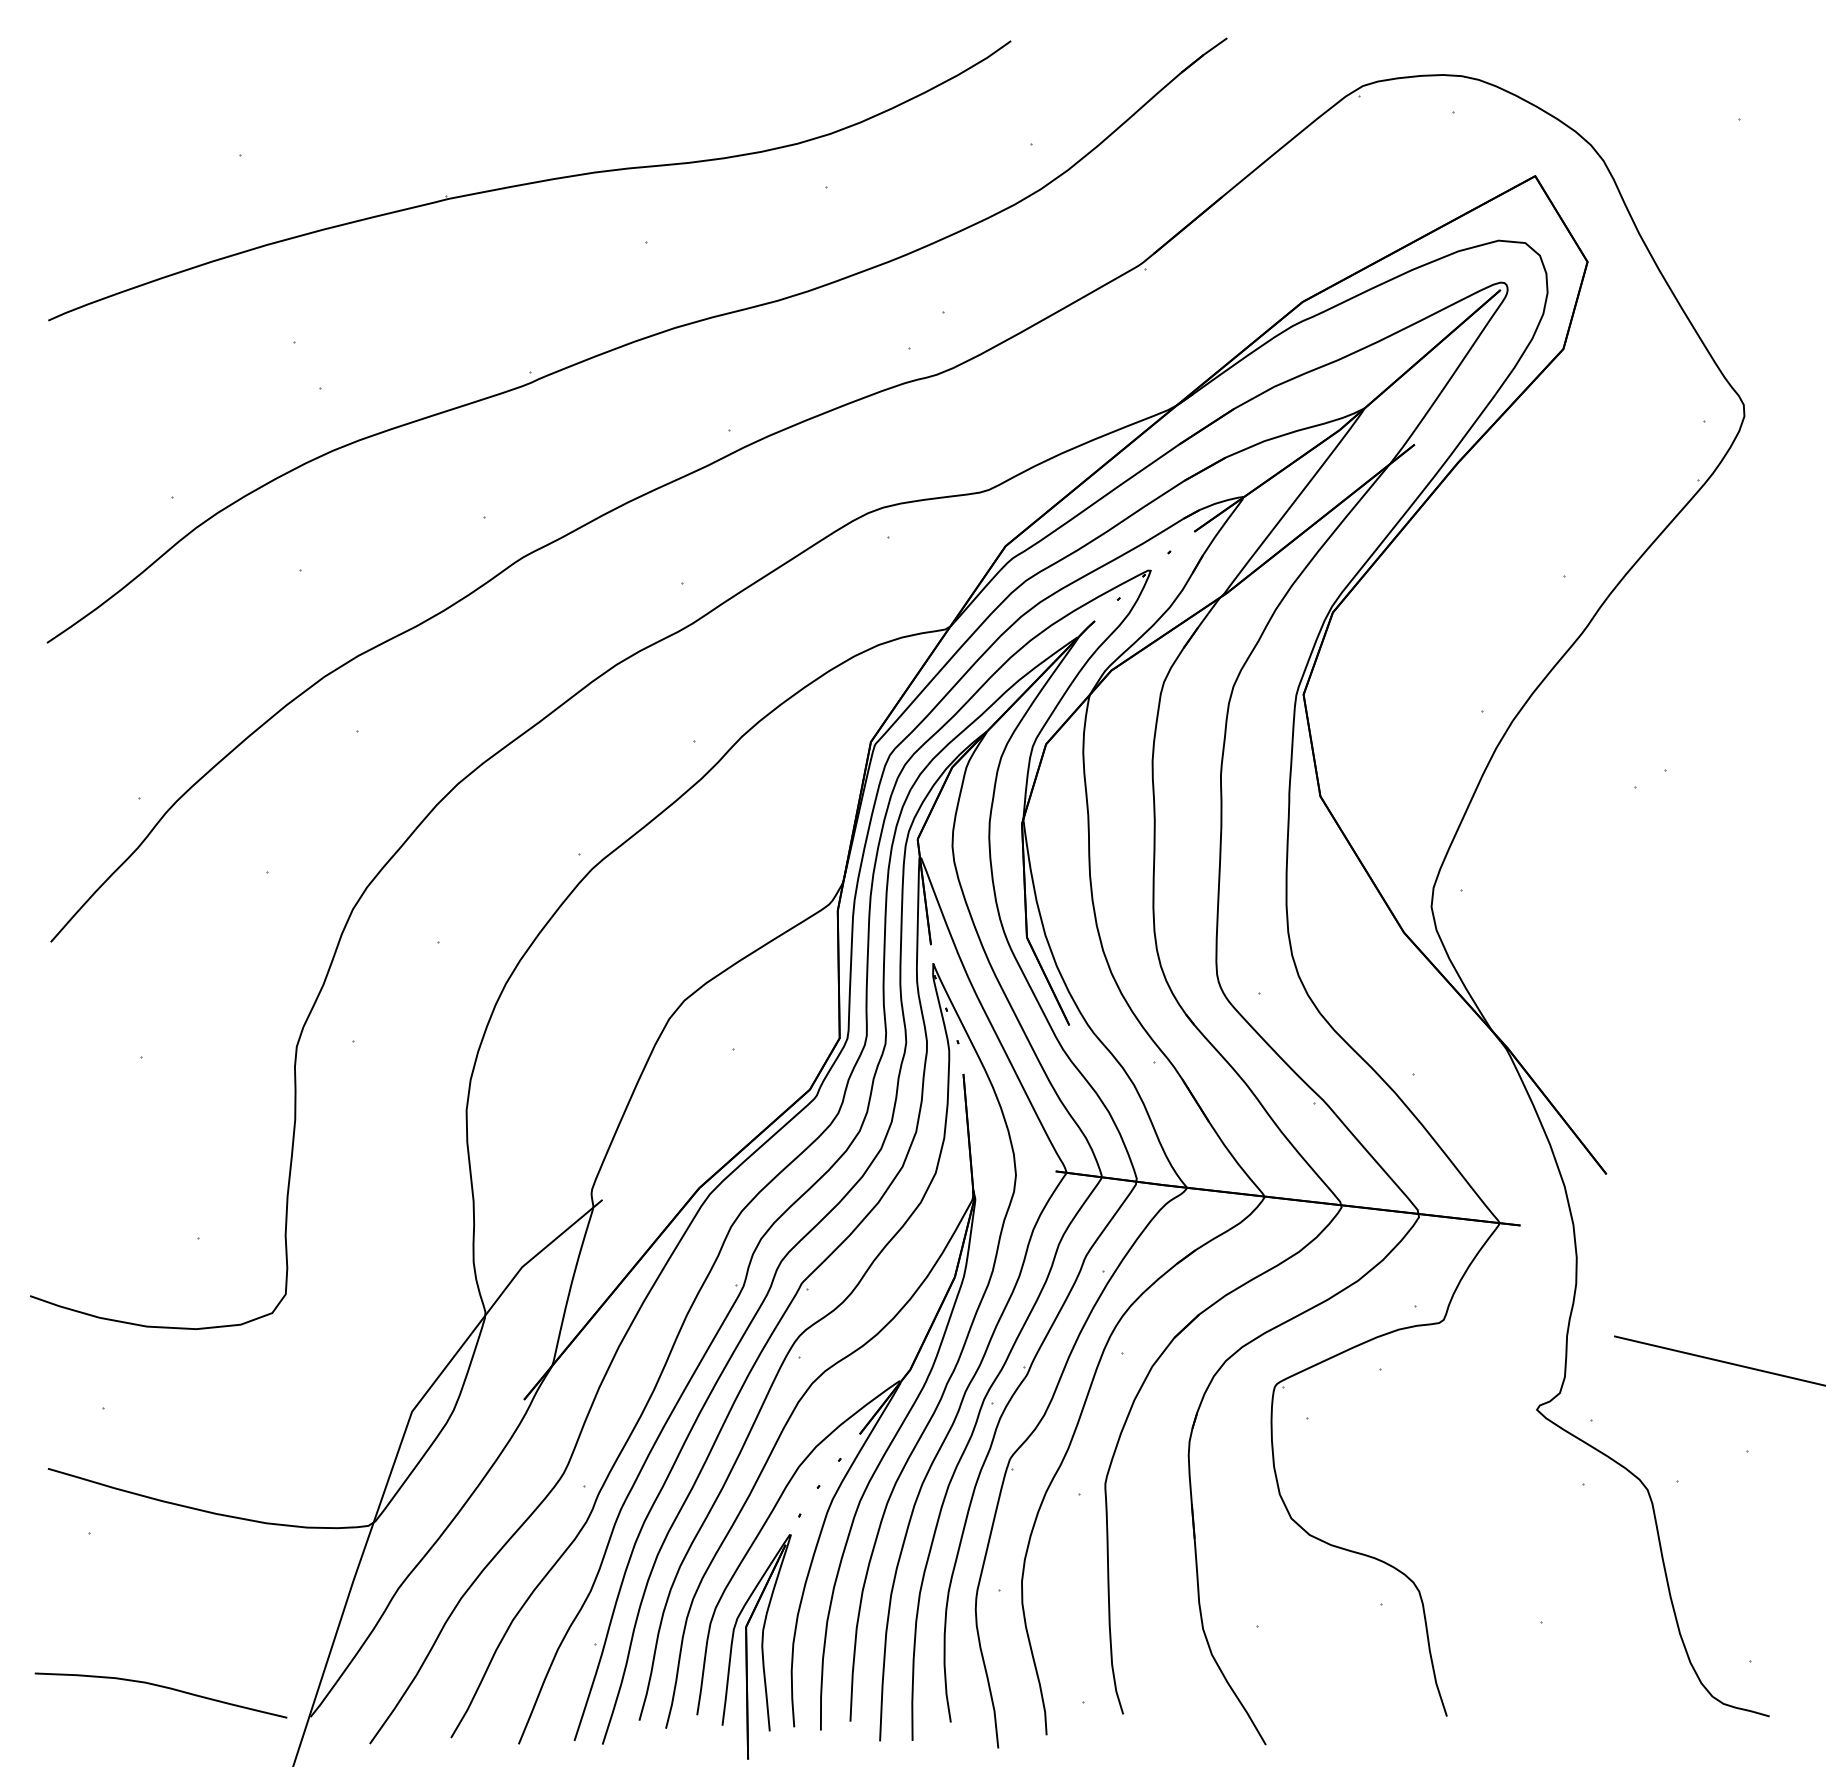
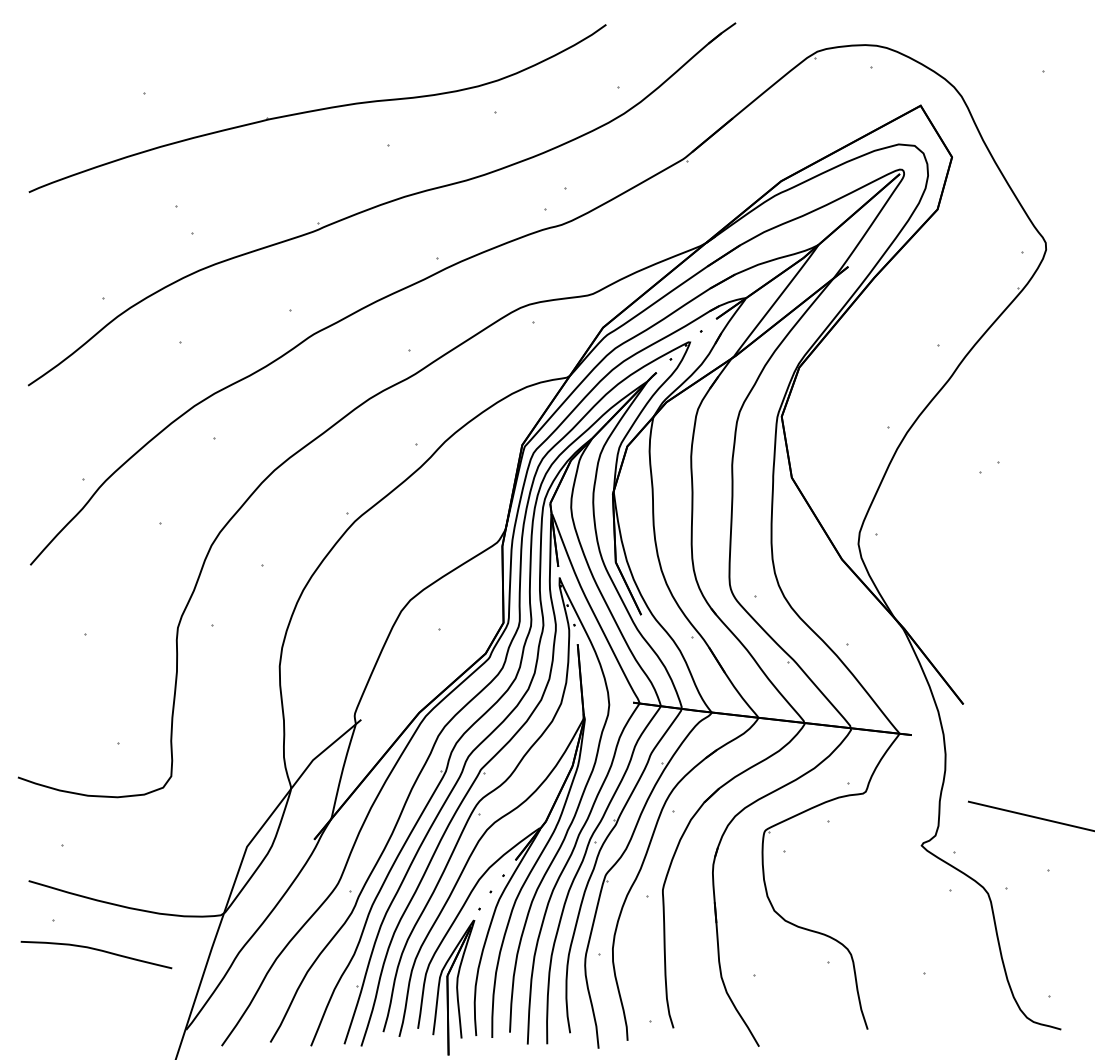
curve: (161, 1687) -> (96, 950), moved

